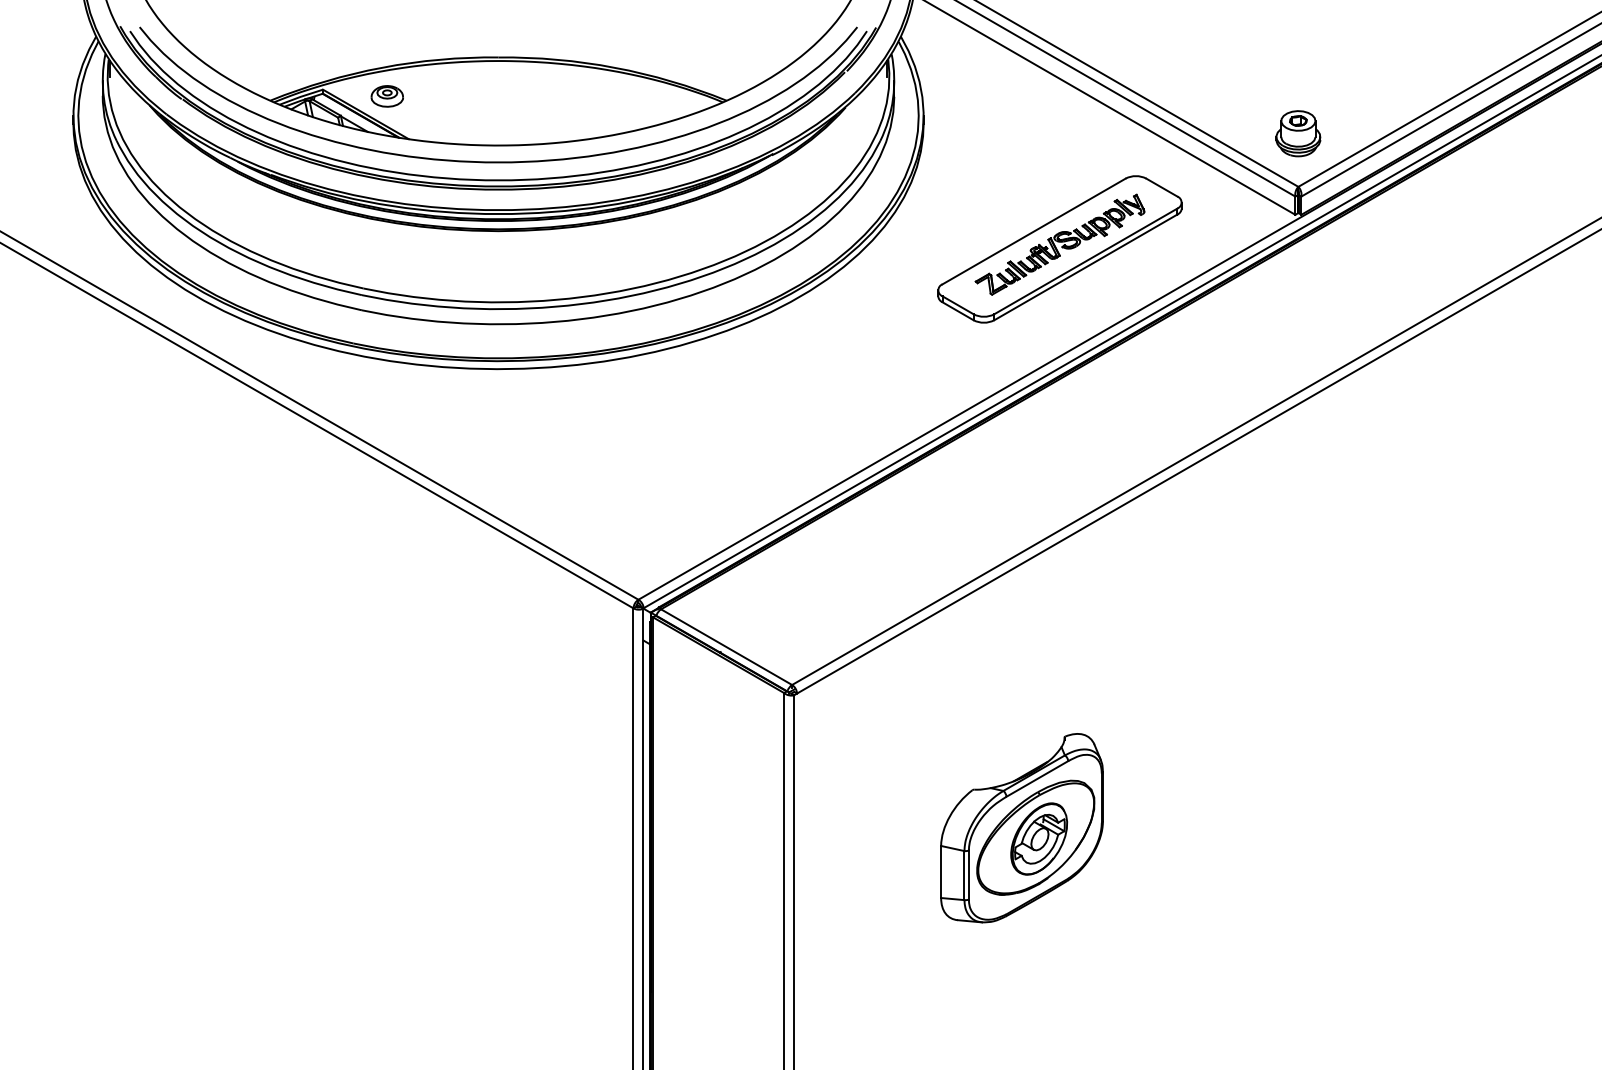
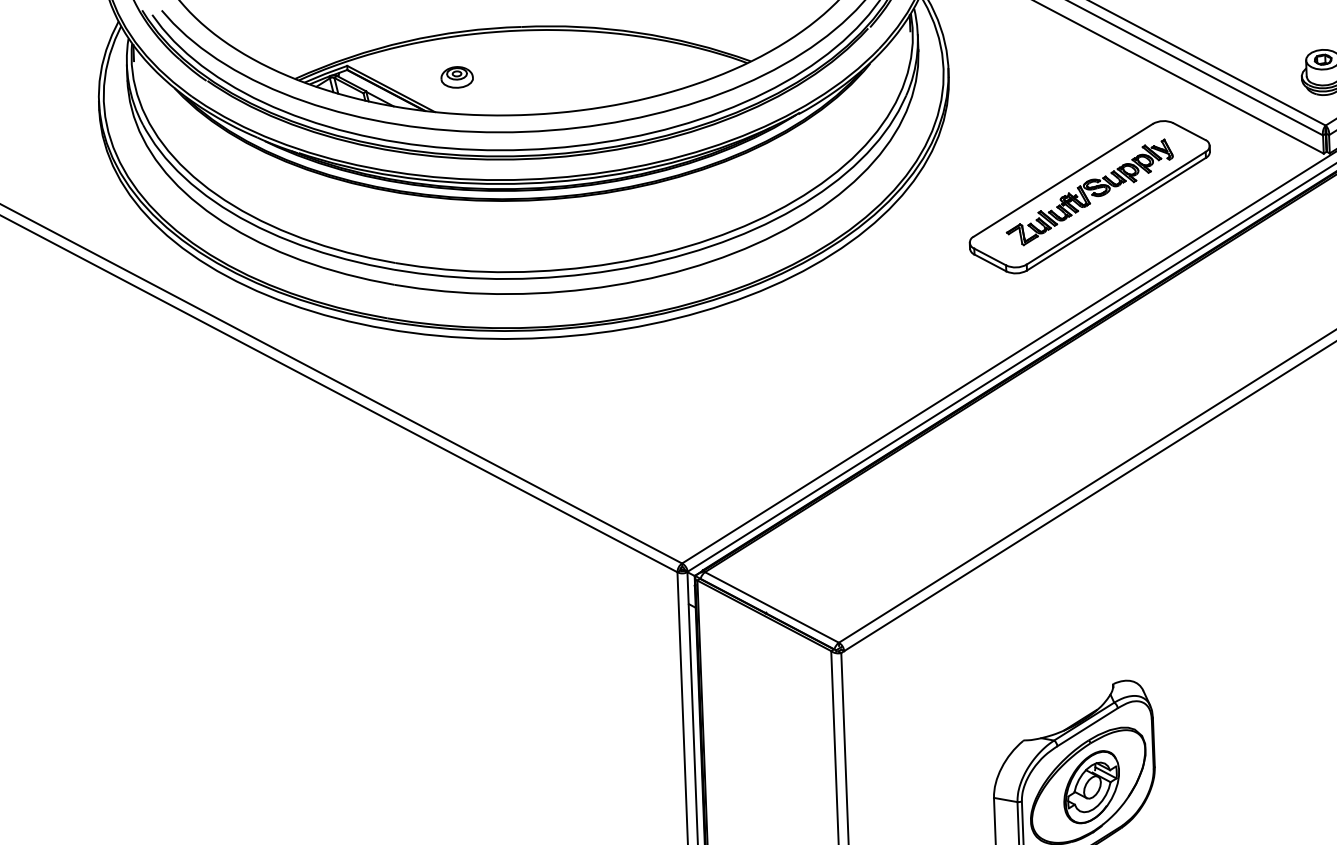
part: (386, 96) -> (456, 77), moved

